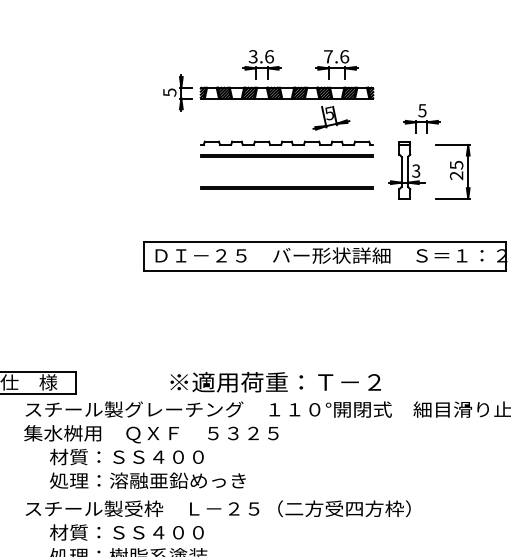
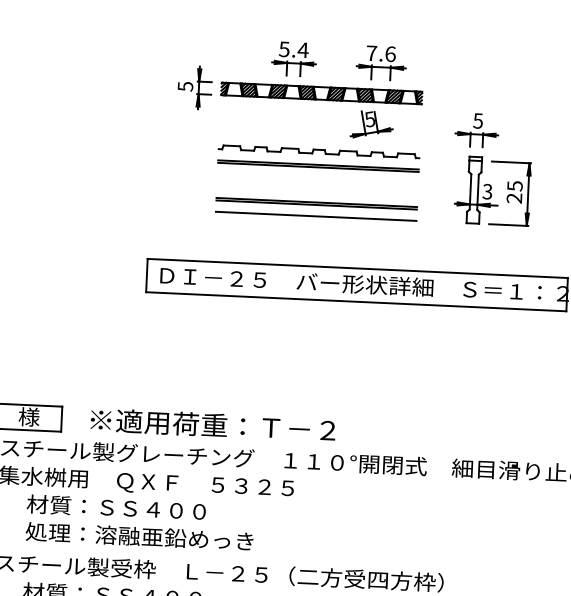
text: (261, 56) -> (294, 49), 3.6 -> 5.4
part: (406, 170) -> (476, 190), moved
line: (286, 198) -> (315, 215), added
text: (275, 382) -> (212, 425), moved

